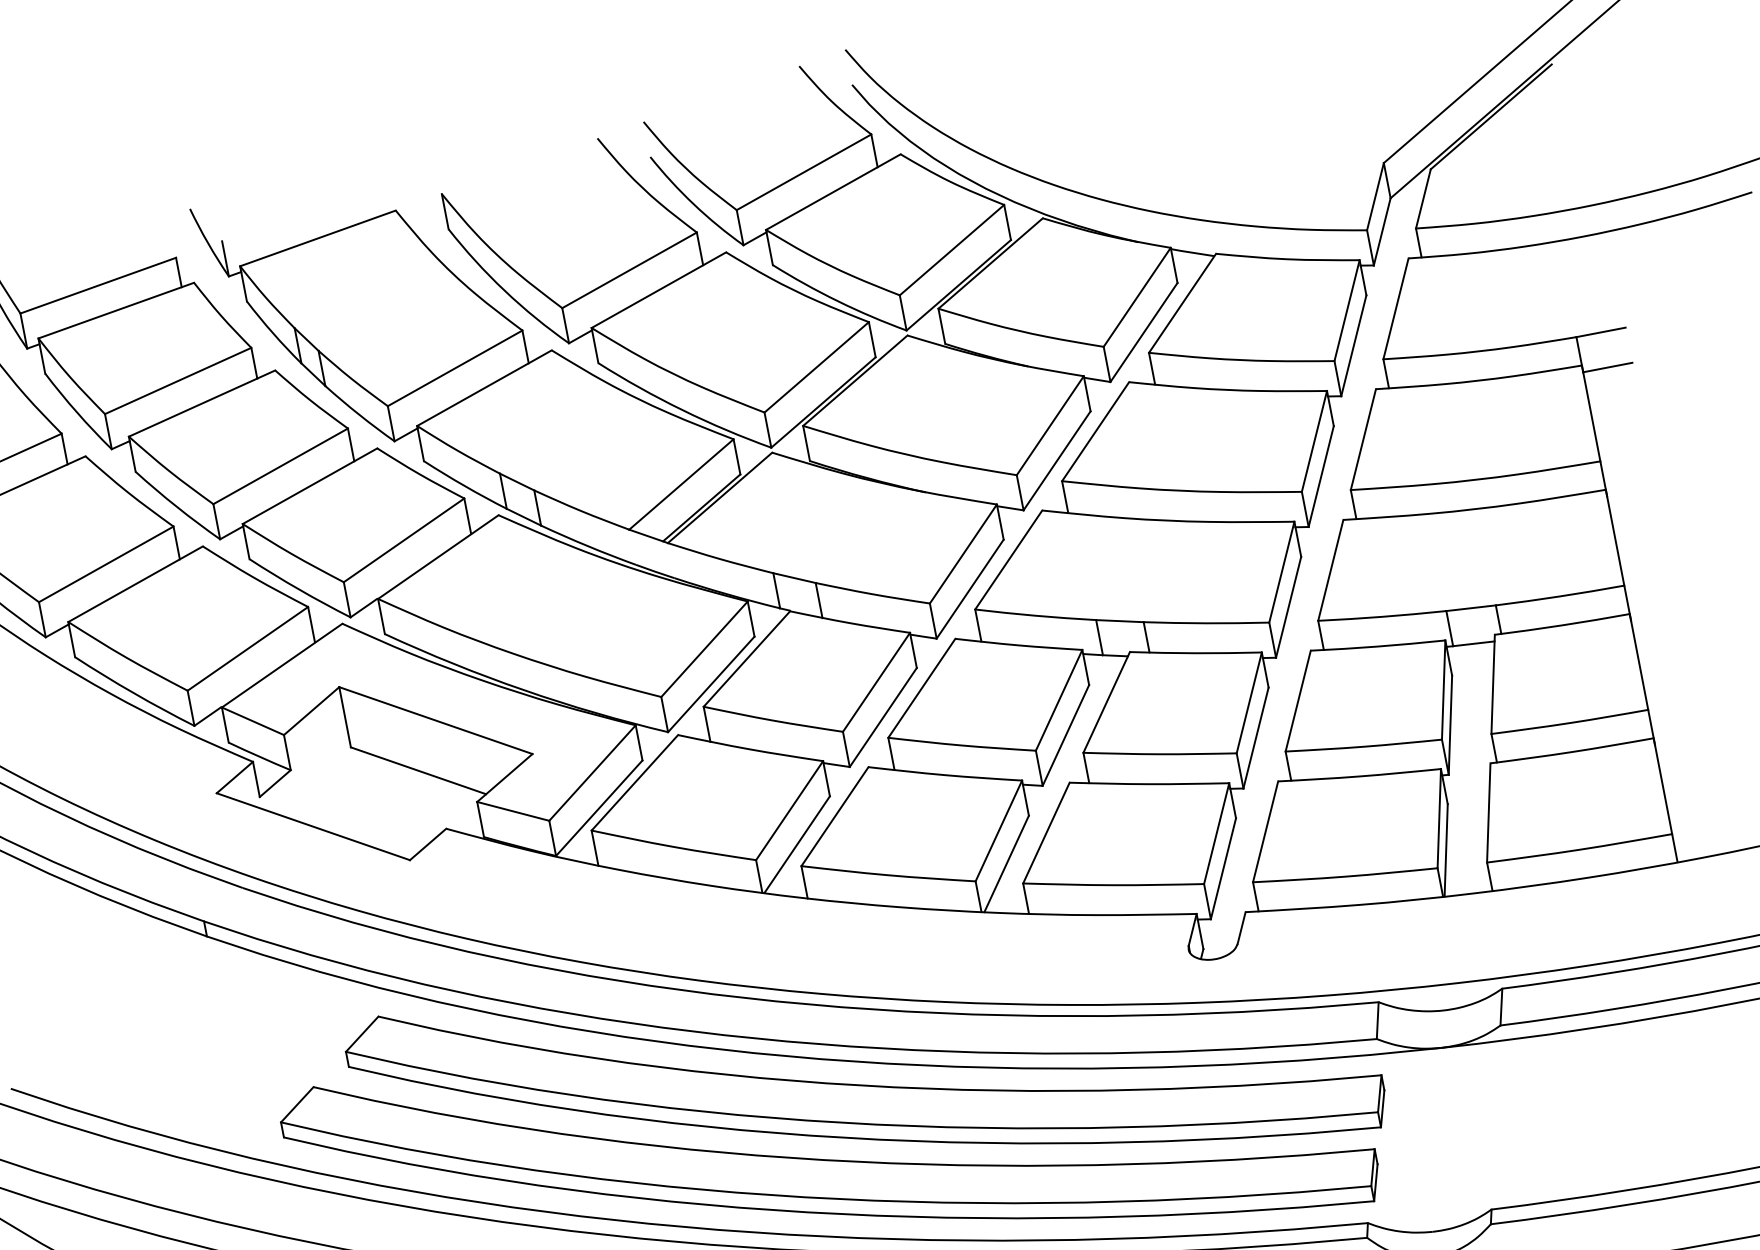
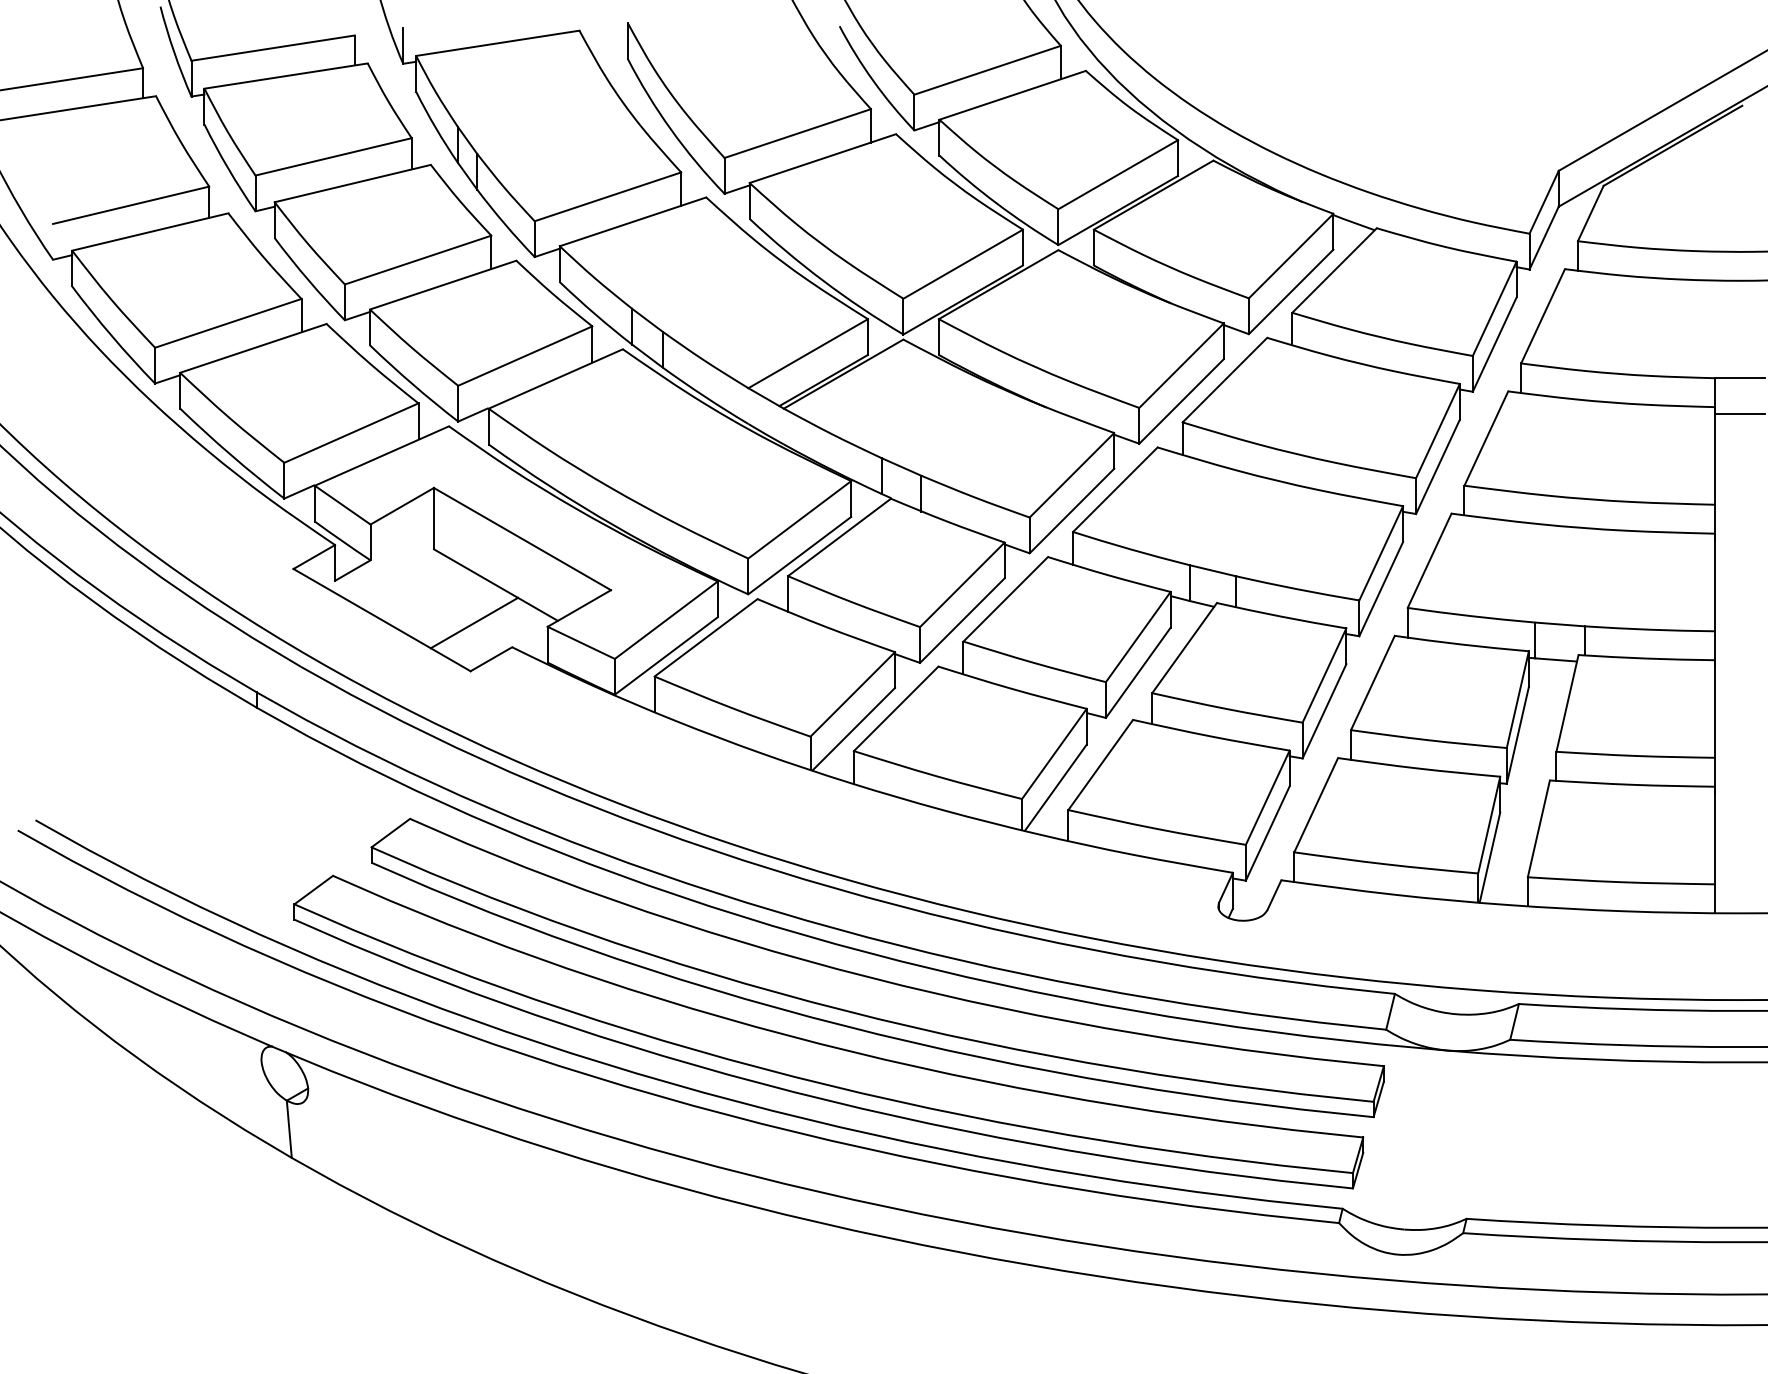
line: (404, 811) -> (474, 622), added

